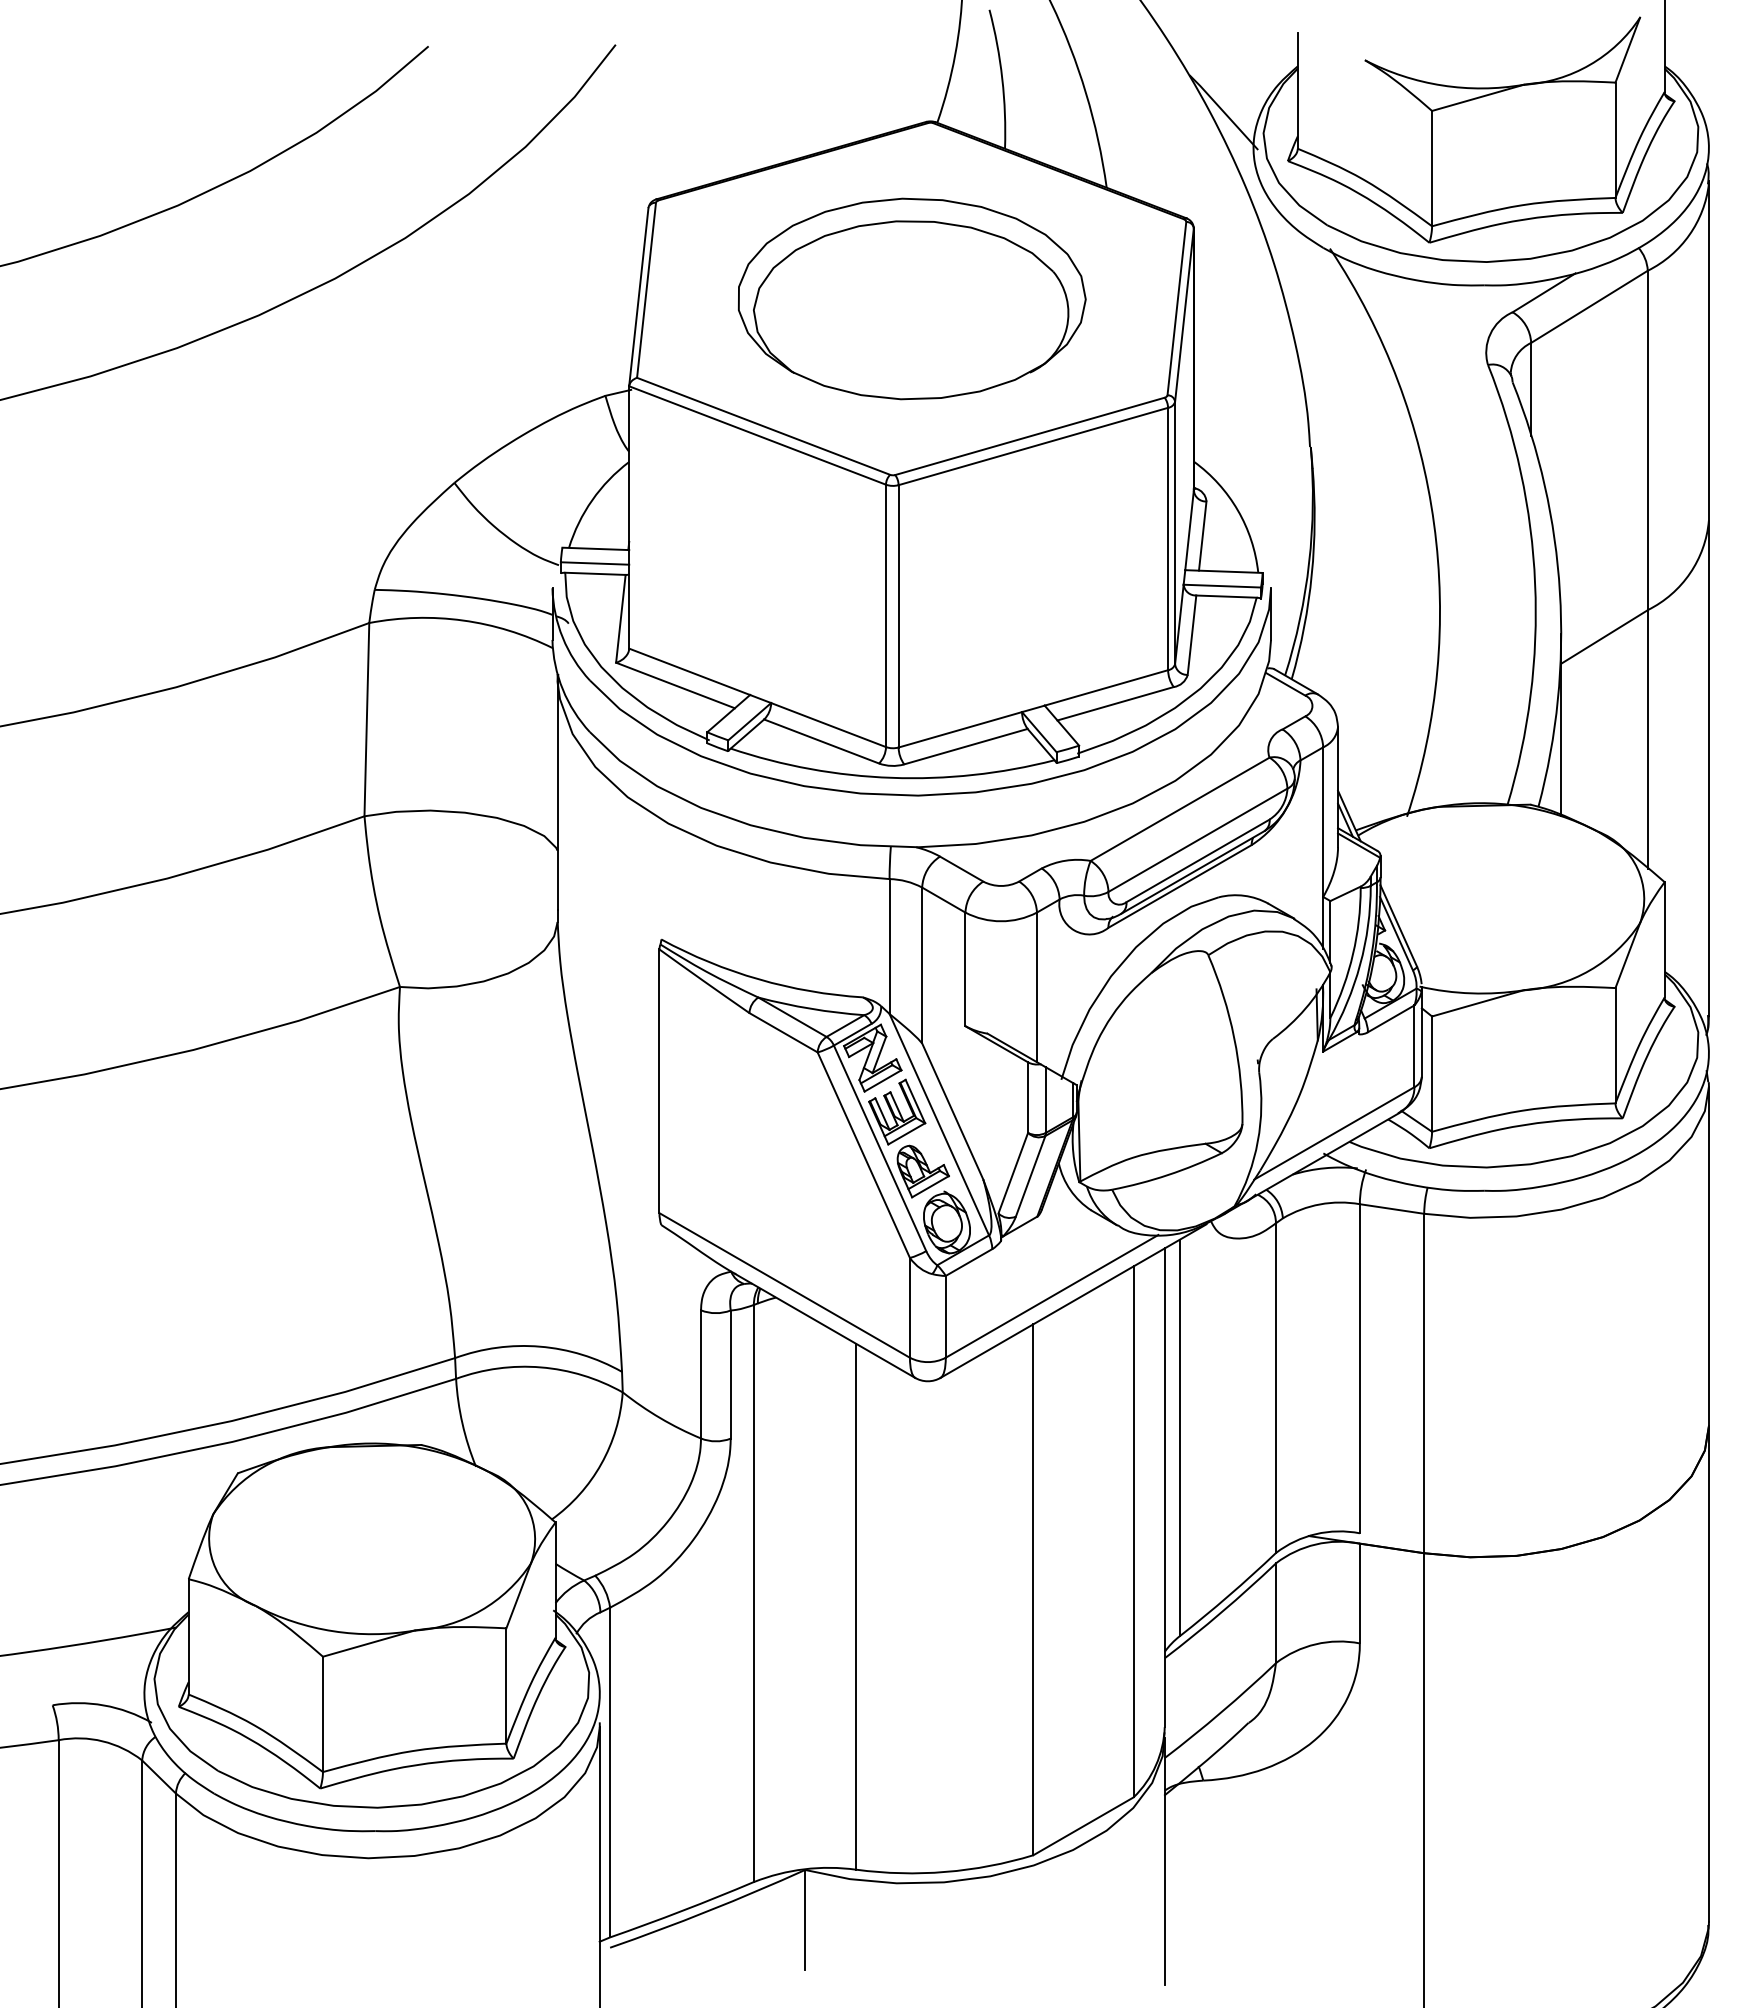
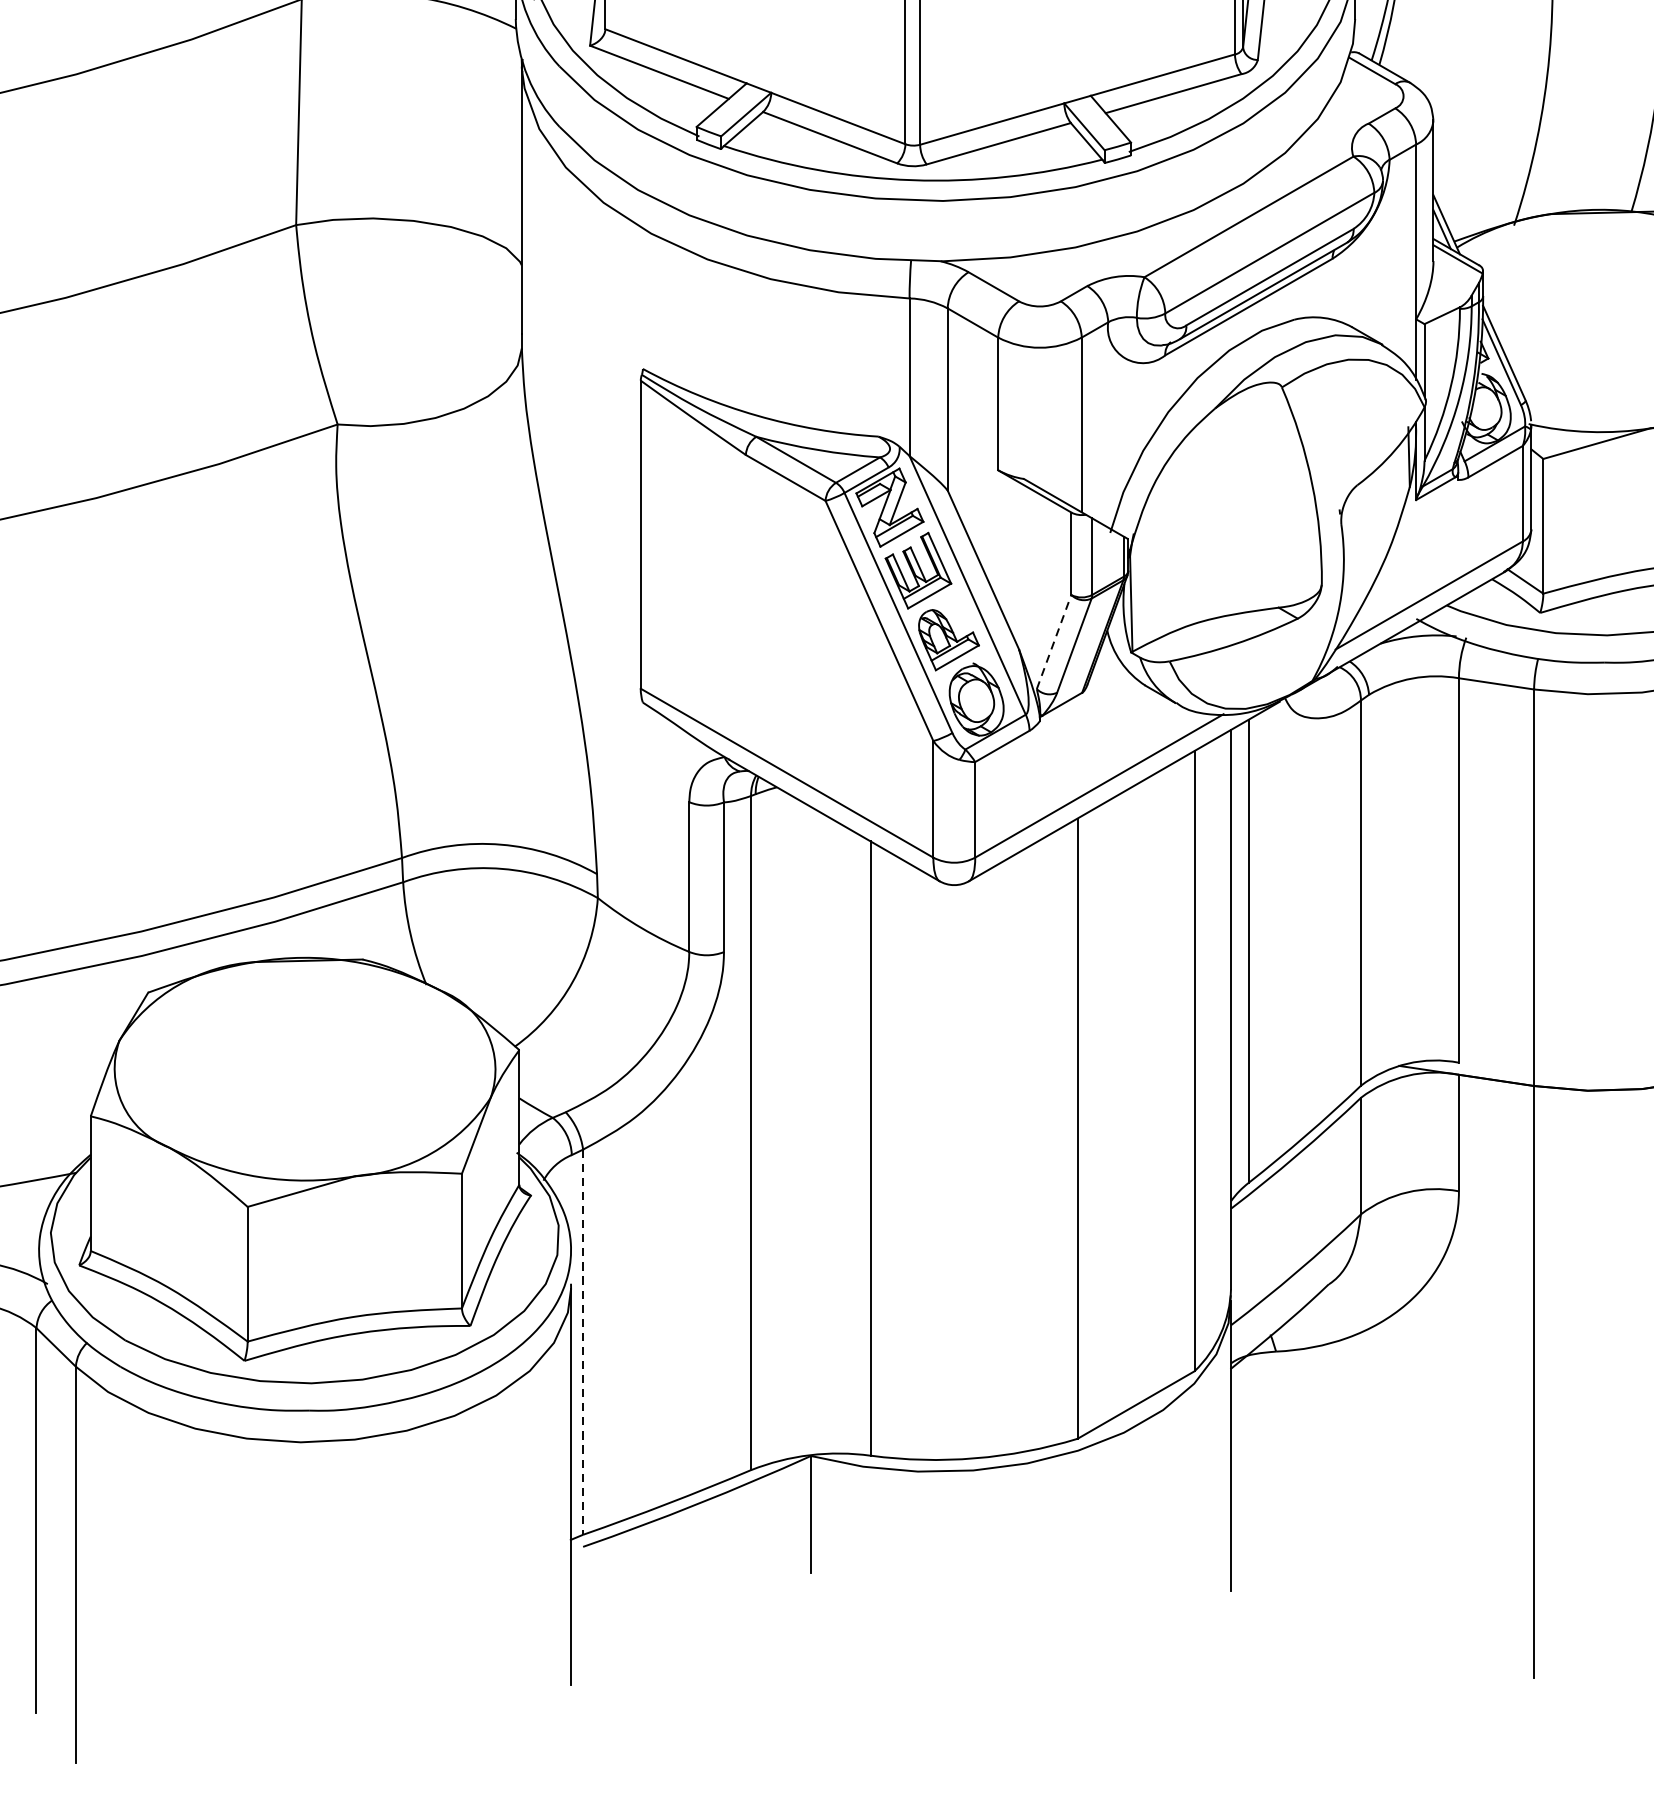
line: (1013, 1173) -> (1054, 642), solid -> dashed
line: (610, 1772) -> (583, 1342), solid -> dashed

